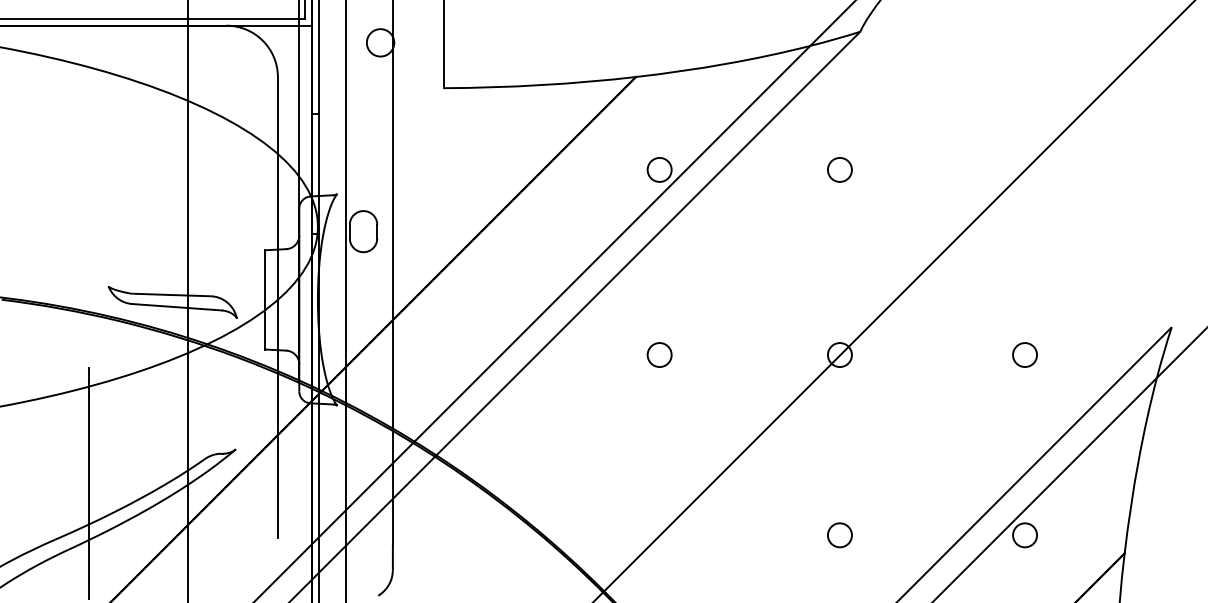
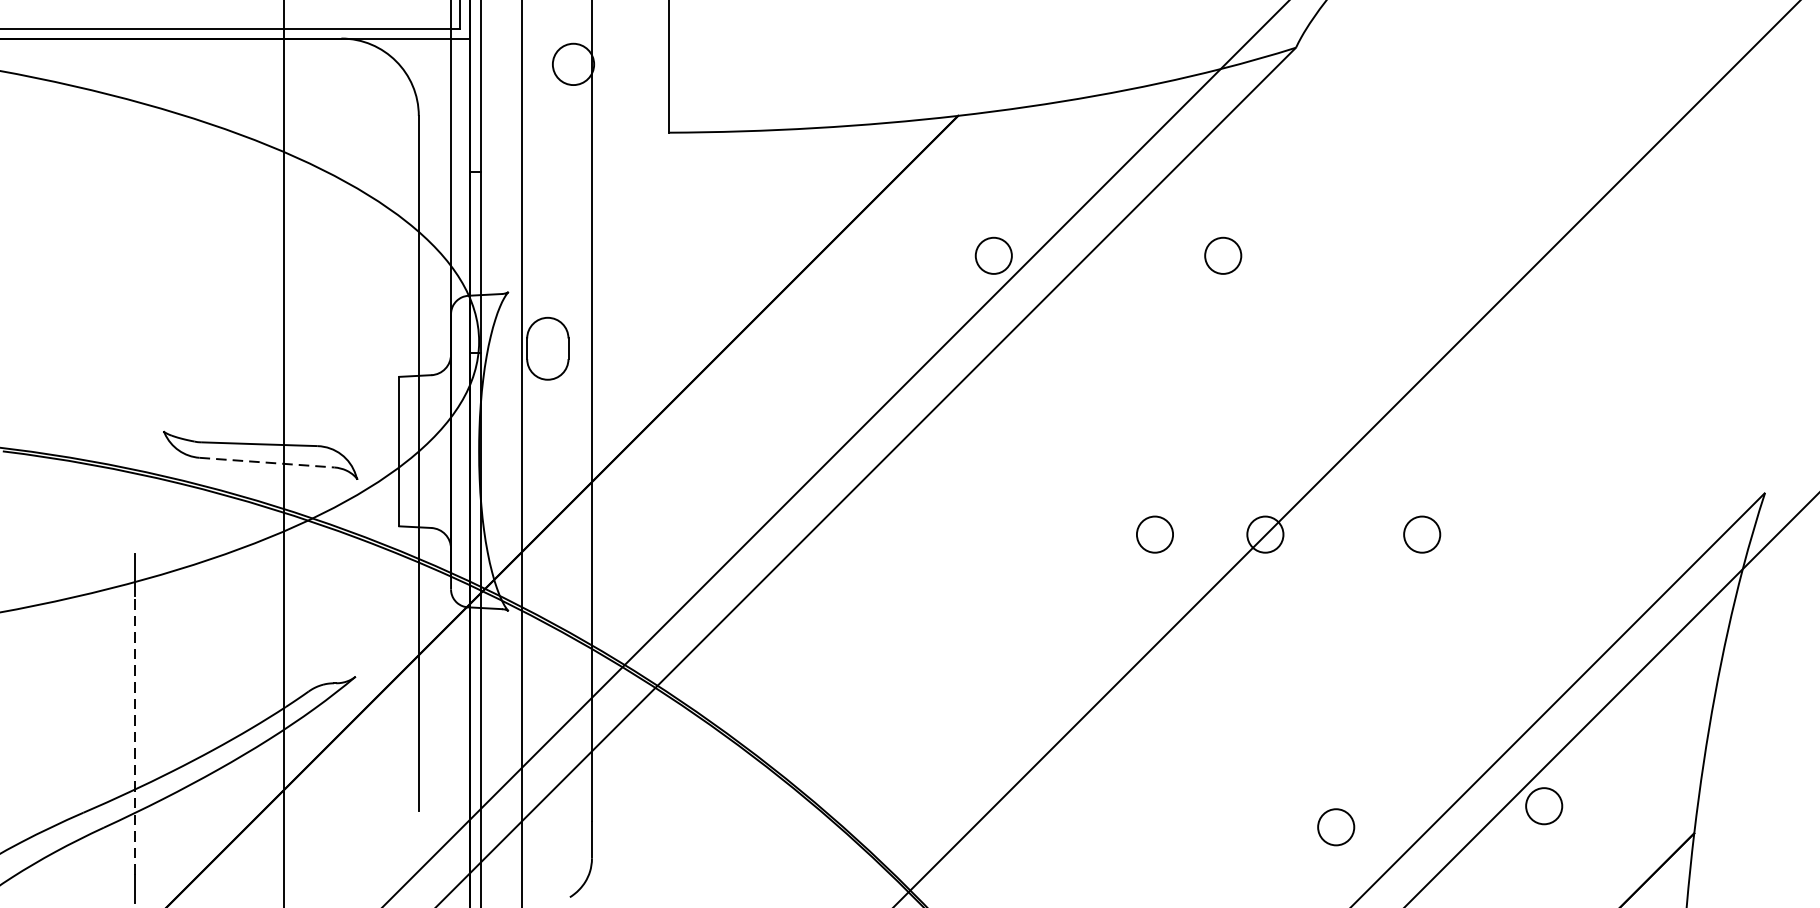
circle: (839, 169) -> (1222, 255), moved
line: (177, 307) -> (267, 463), solid -> dashed
circle: (659, 354) -> (1154, 533), moved
circle: (1024, 354) -> (1421, 533), moved
line: (89, 488) -> (135, 735), solid -> dashed
circle: (839, 535) -> (1335, 827), moved

